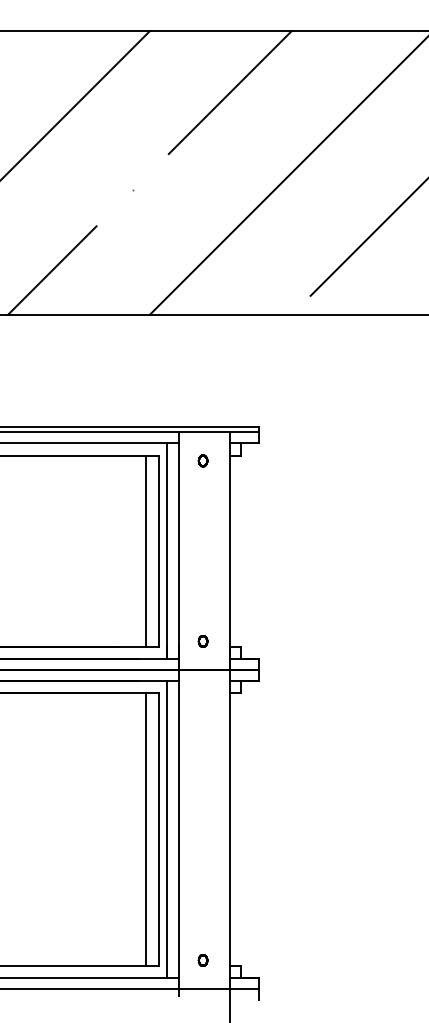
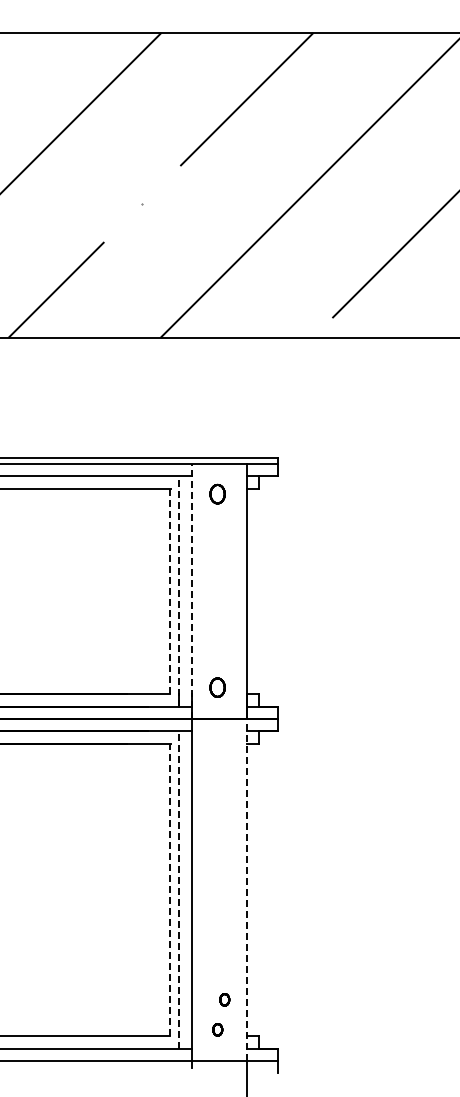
part: (202, 461) -> (217, 494), size x1.6
line: (145, 550) -> (156, 590), removed
line: (158, 551) -> (169, 591), solid -> dashed
line: (167, 551) -> (179, 591), solid -> dashed
line: (179, 551) -> (192, 591), solid -> dashed
part: (202, 641) -> (217, 687), size x1.6
line: (145, 829) -> (156, 889), removed
line: (158, 829) -> (169, 889), solid -> dashed
line: (167, 829) -> (179, 889), solid -> dashed
line: (229, 829) -> (246, 889), solid -> dashed
part: (209, 932) -> (224, 999), added

